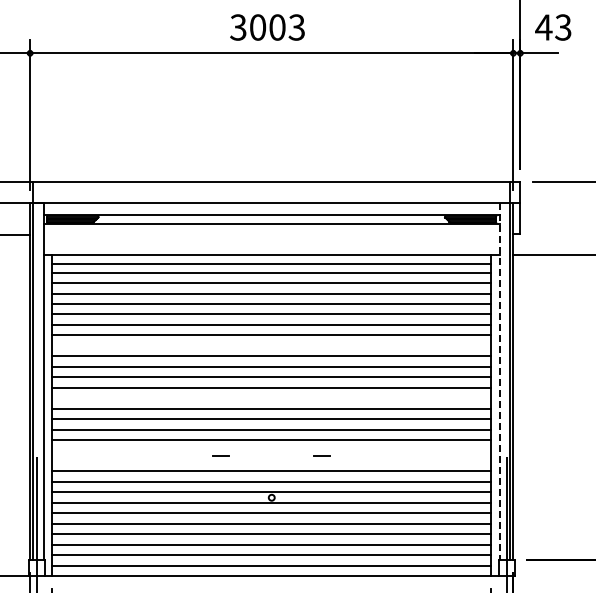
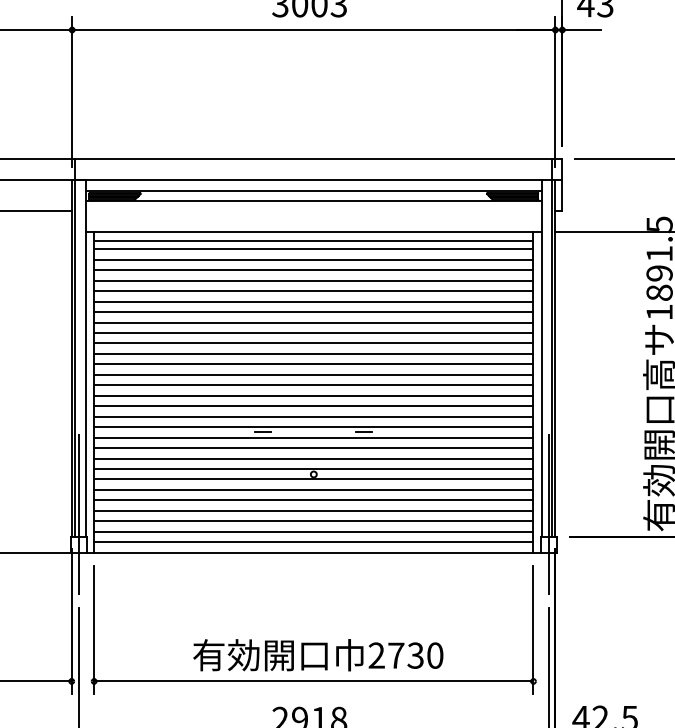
line: (271, 345) -> (313, 322), added
line: (499, 381) -> (541, 358), dashed -> solid
line: (271, 397) -> (313, 374), added
line: (271, 450) -> (313, 427), added
line: (271, 460) -> (313, 437), added

